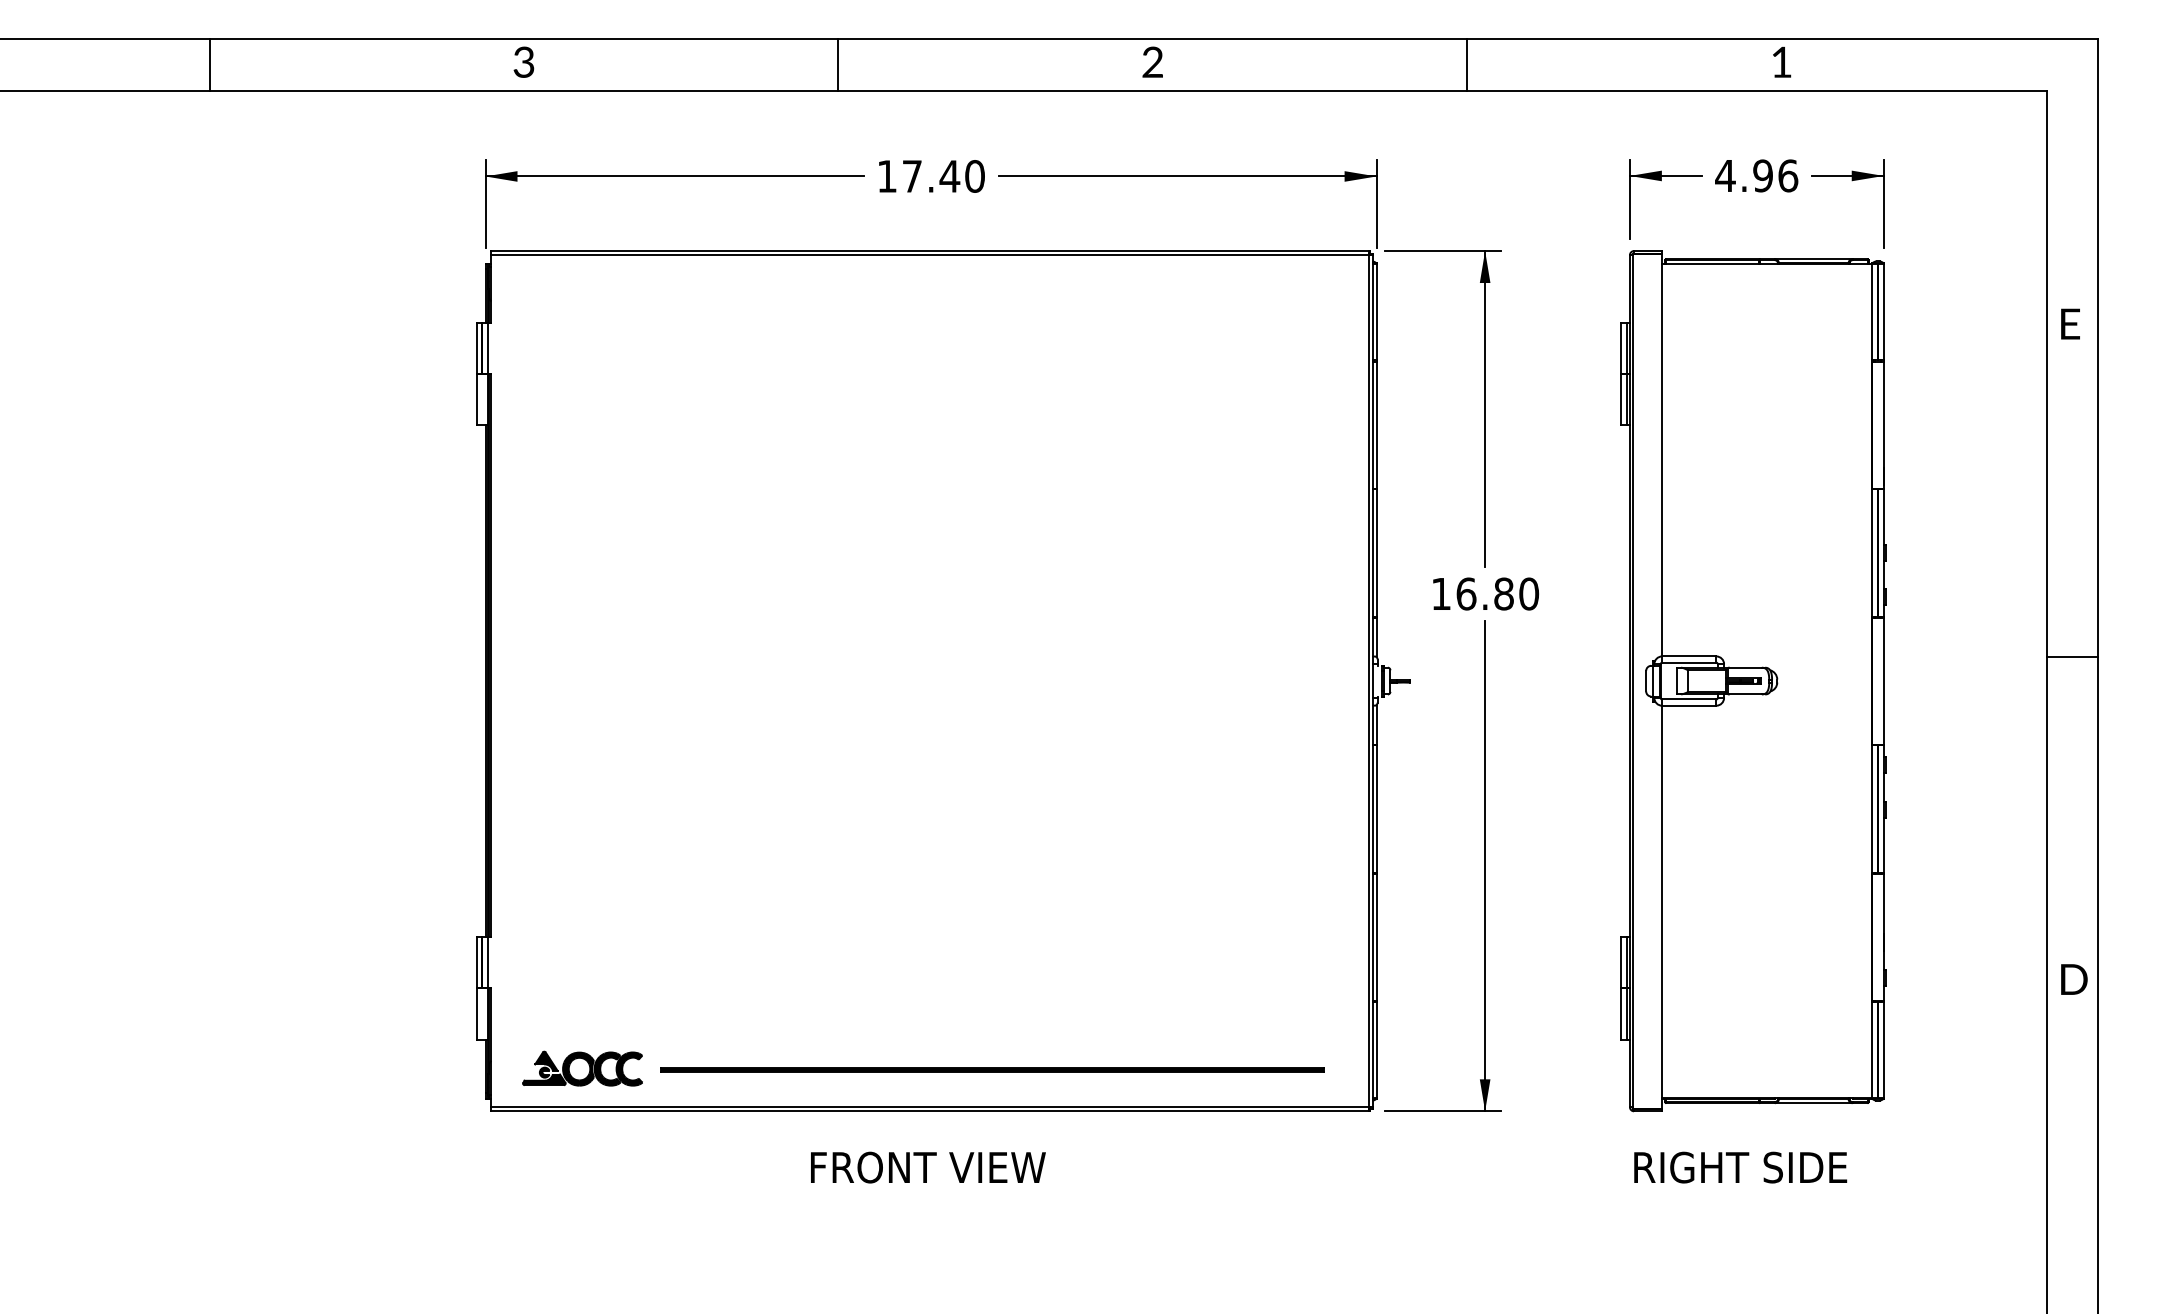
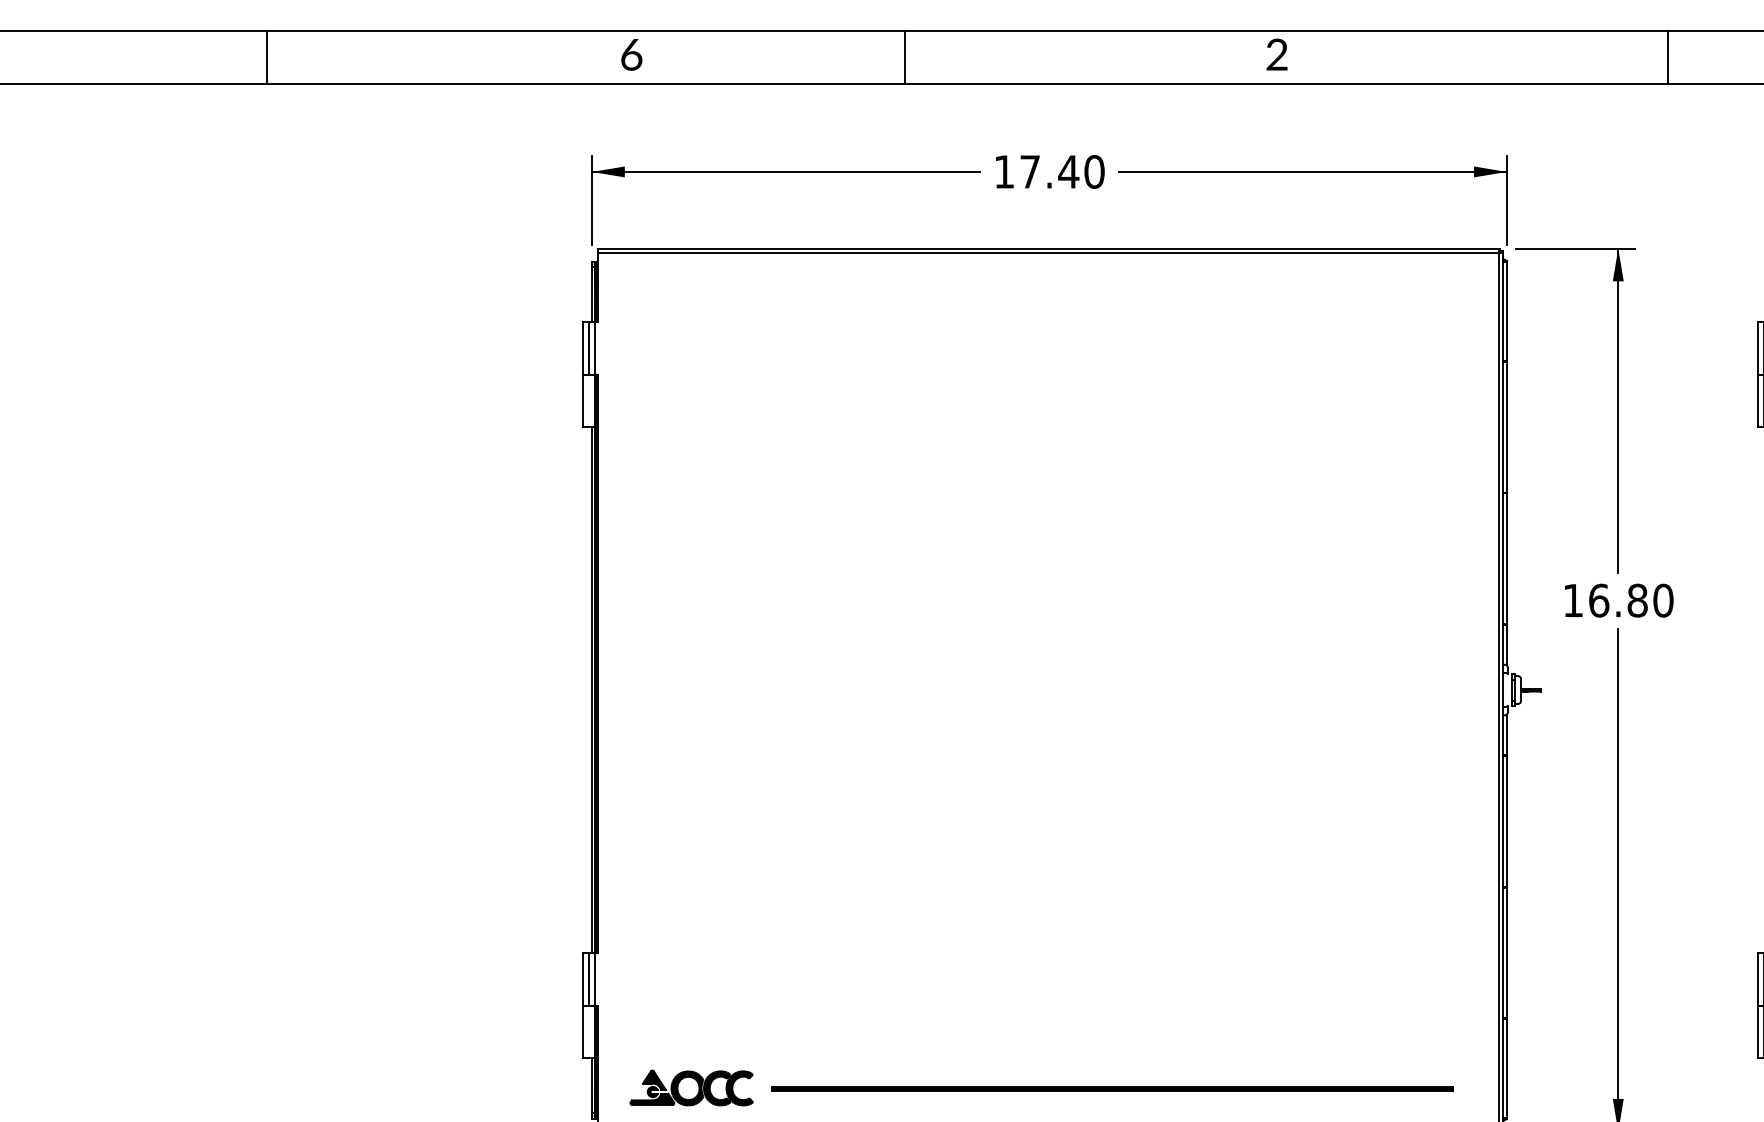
text: (523, 61) -> (630, 53), 3 -> 6
line: (209, 64) -> (266, 56), moved
line: (838, 64) -> (905, 56), moved
line: (1467, 64) -> (1667, 56), moved

